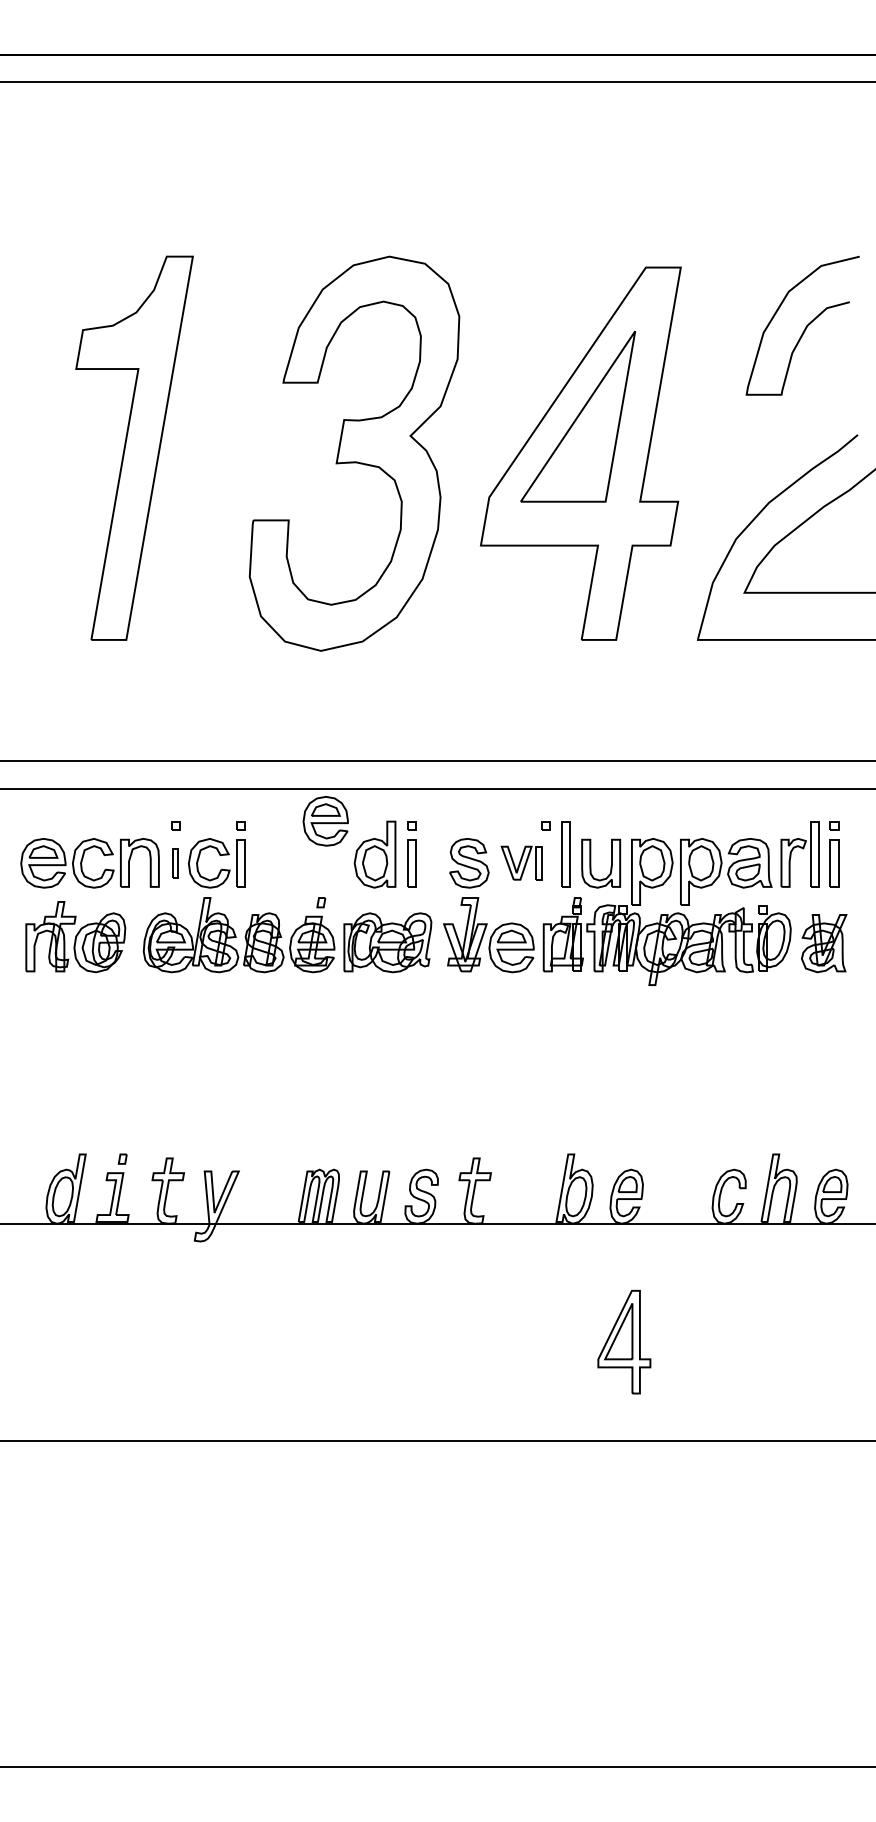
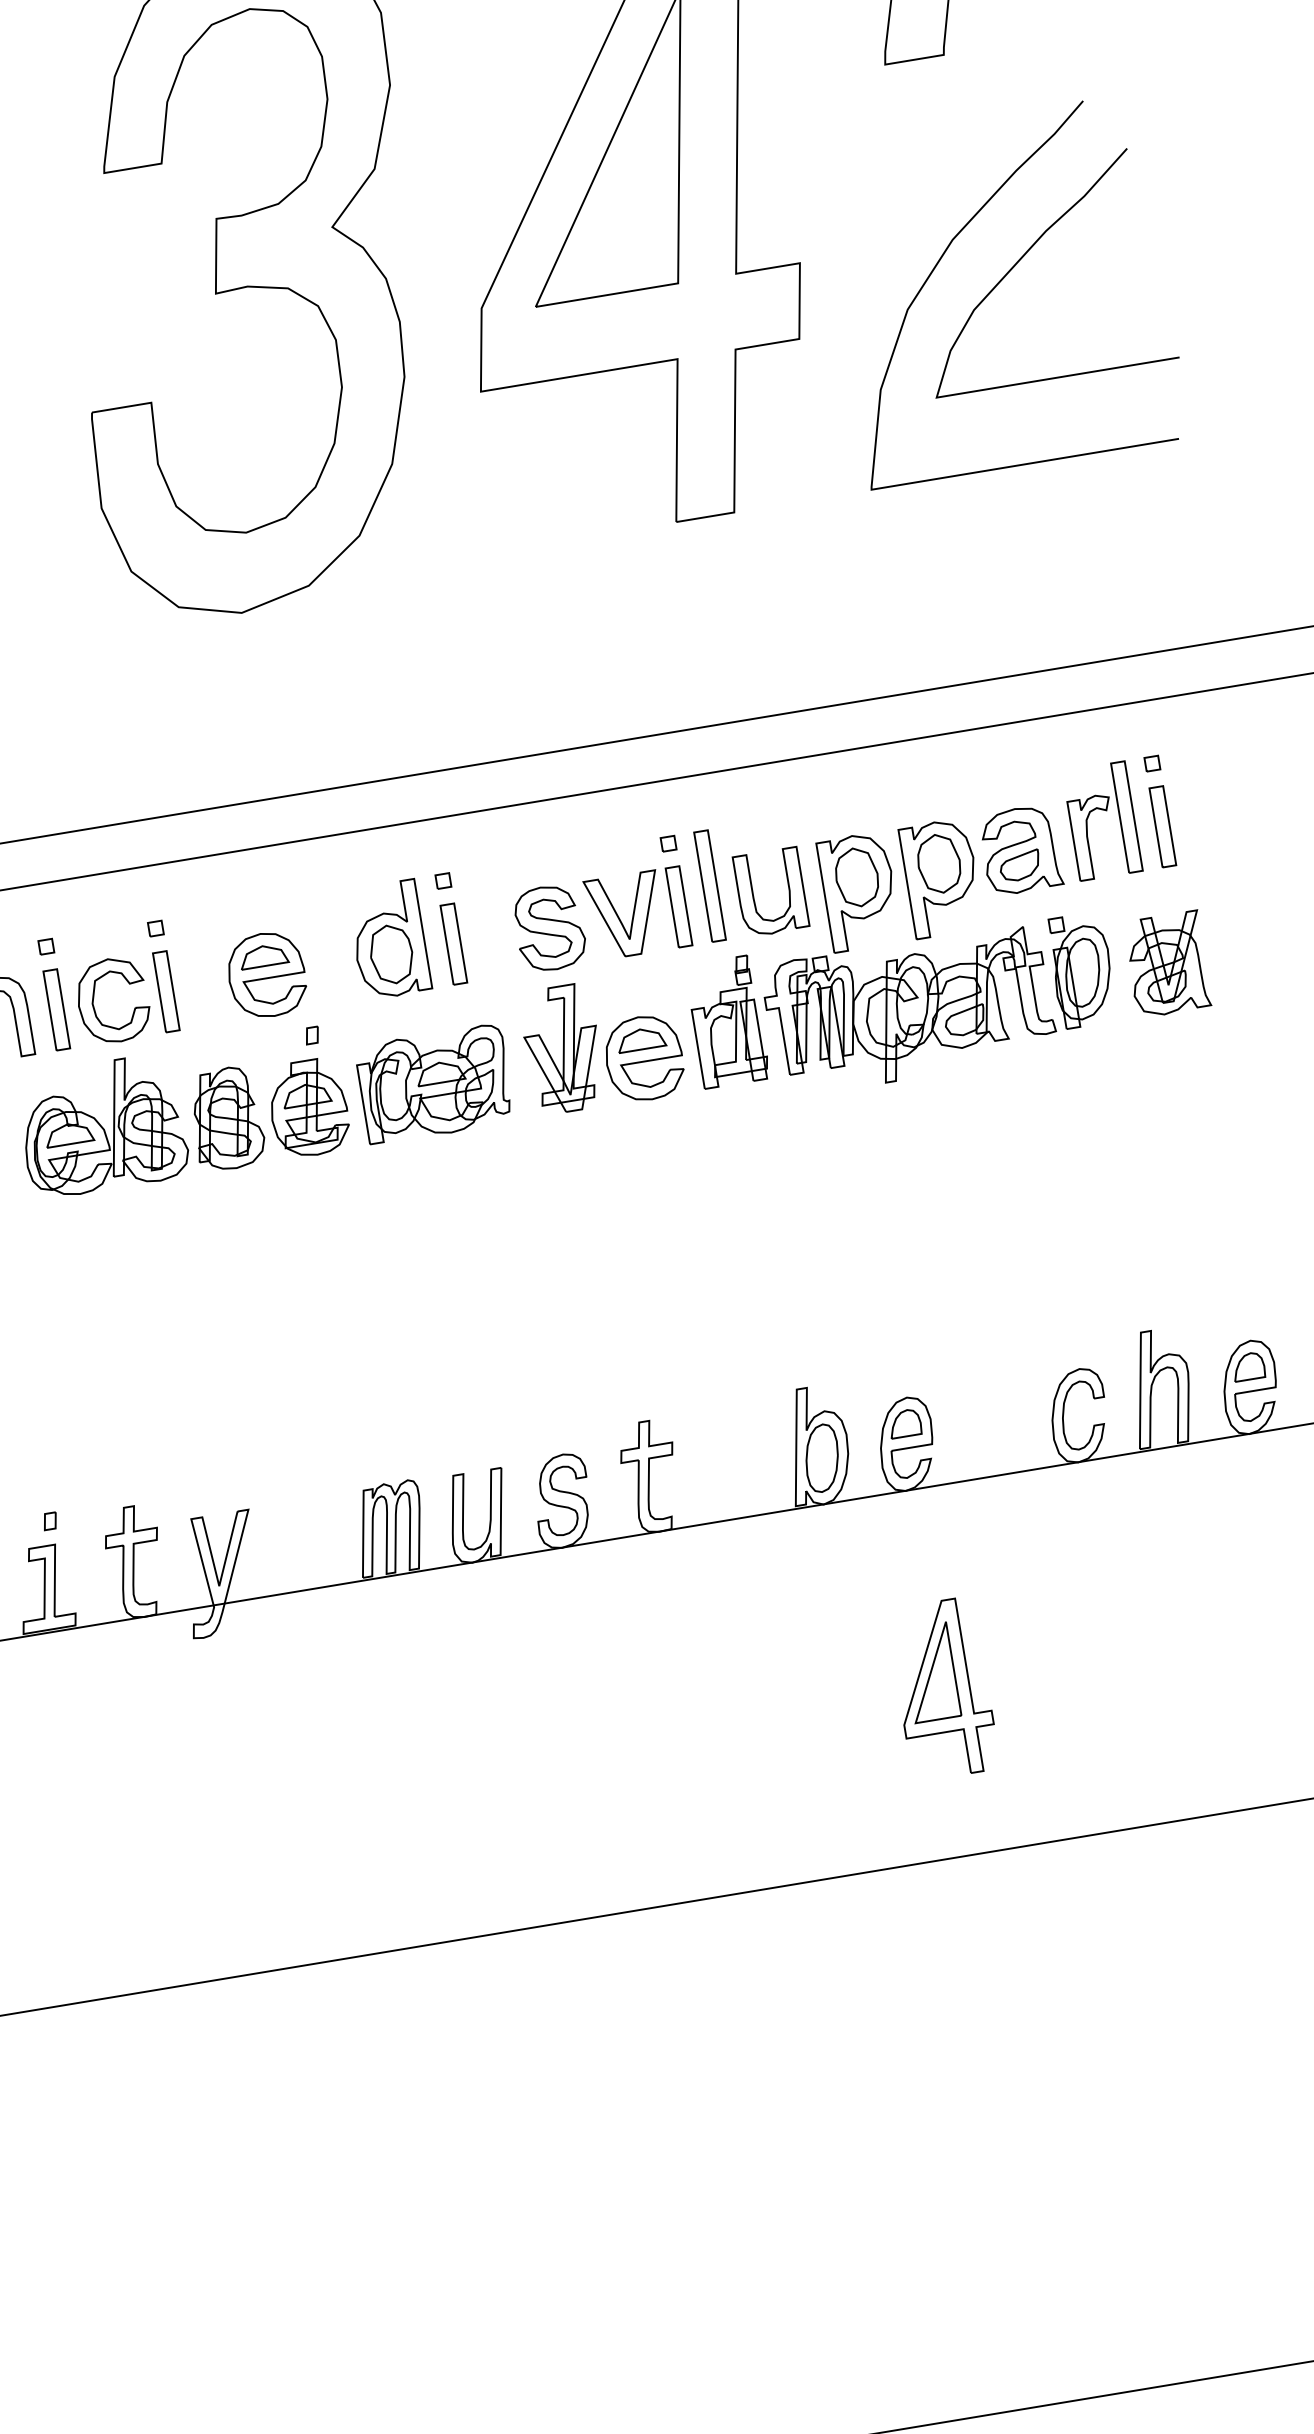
part: (325, 821) -> (266, 975), moved
part: (521, 862) -> (637, 912), size x1.43
part: (175, 863) -> (56, 1010), size x1.67

